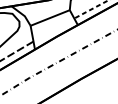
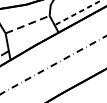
line: (50, 17) -> (27, 24), solid -> dashed

